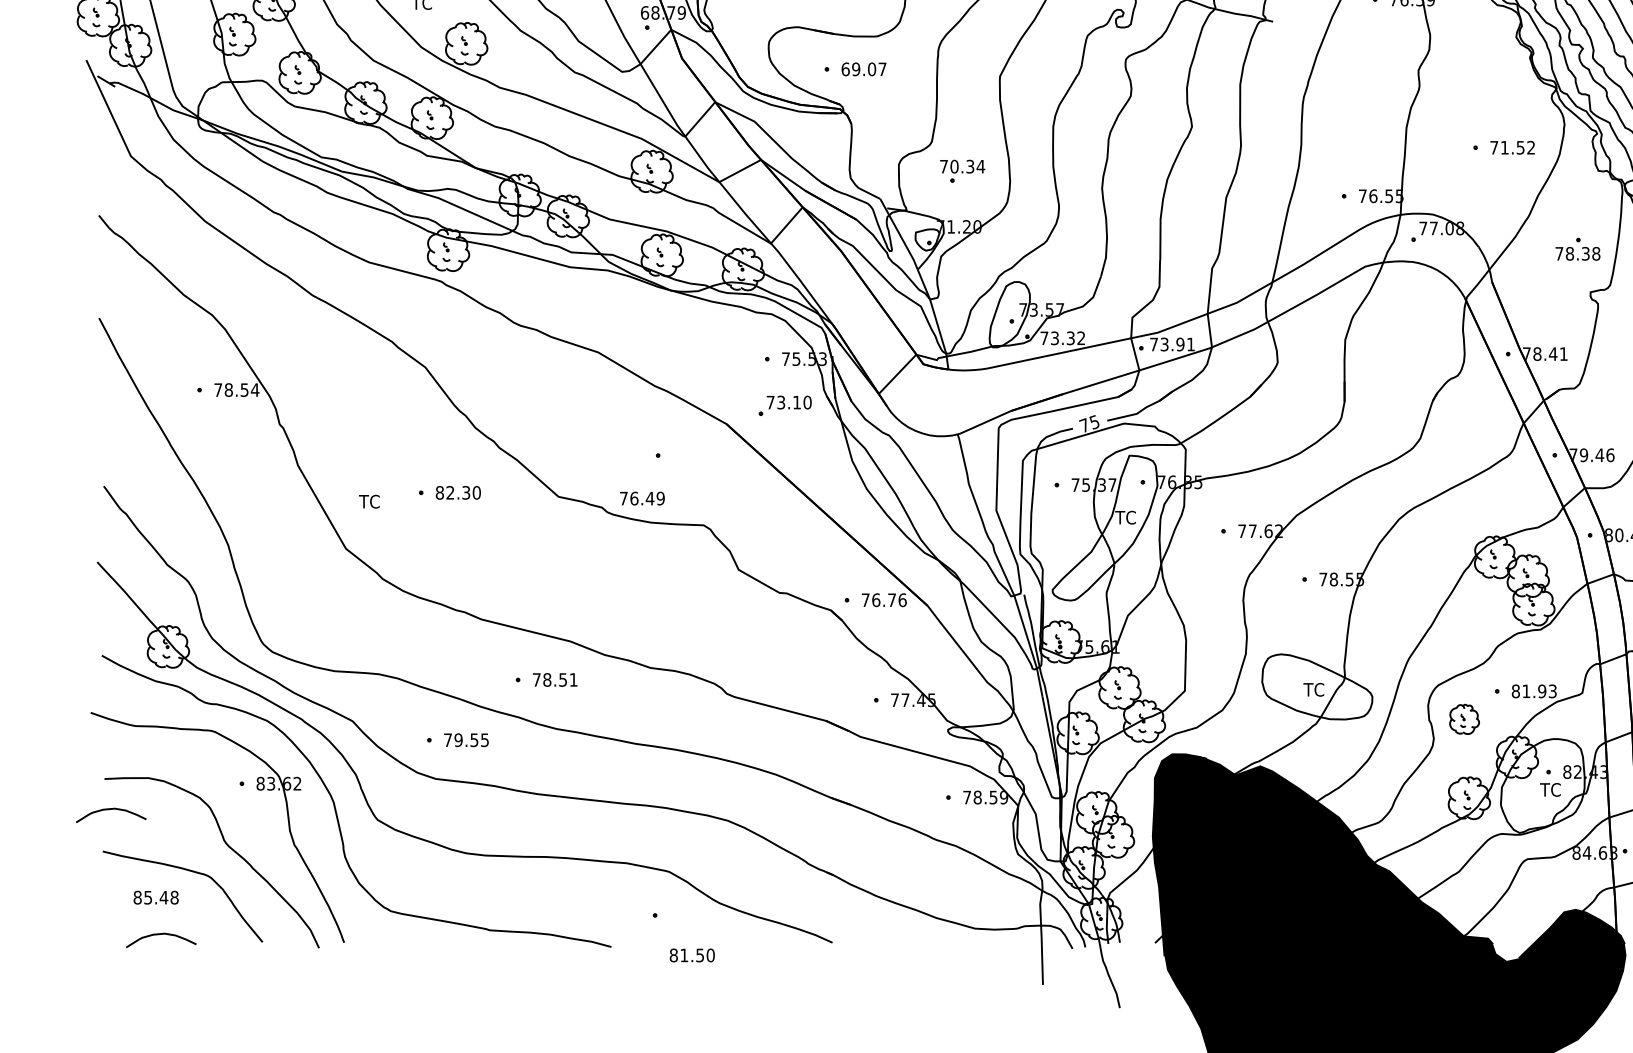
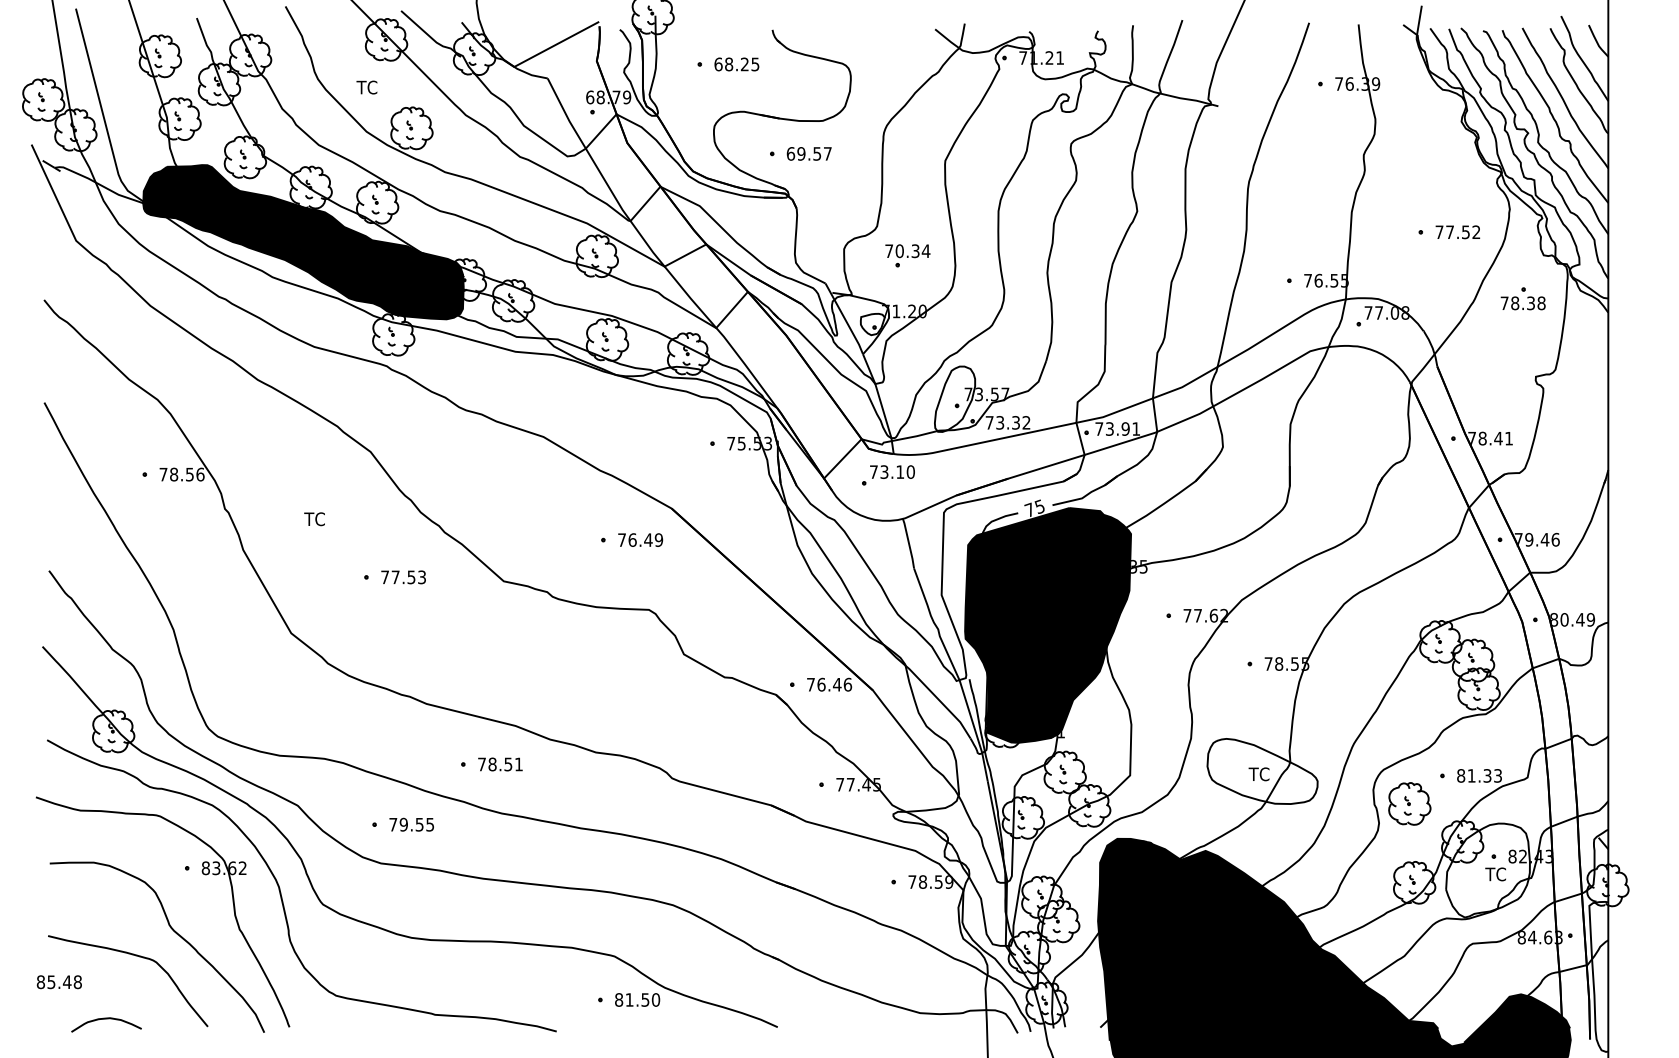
text: (872, 68) -> (817, 153), 69.07 -> 69.57
text: (1504, 146) -> (1449, 231), 71.52 -> 77.52
fill: (358, 157) -> (303, 242), added
part: (1577, 248) -> (1522, 298), moved
text: (255, 389) -> (200, 474), 78.54 -> 78.56
part: (785, 405) -> (888, 475), moved
text: (458, 492) -> (403, 577), 82.30 -> 77.53
text: (642, 497) -> (640, 539), moved
text: (369, 501) -> (314, 519), moved
fill: (1103, 540) -> (1048, 625), added
text: (892, 599) -> (837, 684), 76.76 -> 76.46
text: (1542, 690) -> (1487, 775), 81.93 -> 81.33
part: (1464, 718) -> (1409, 803), size x1.43
curve: (111, 809) -> (56, 894), removed
text: (155, 897) -> (58, 982), moved
text: (692, 954) -> (637, 999), moved

